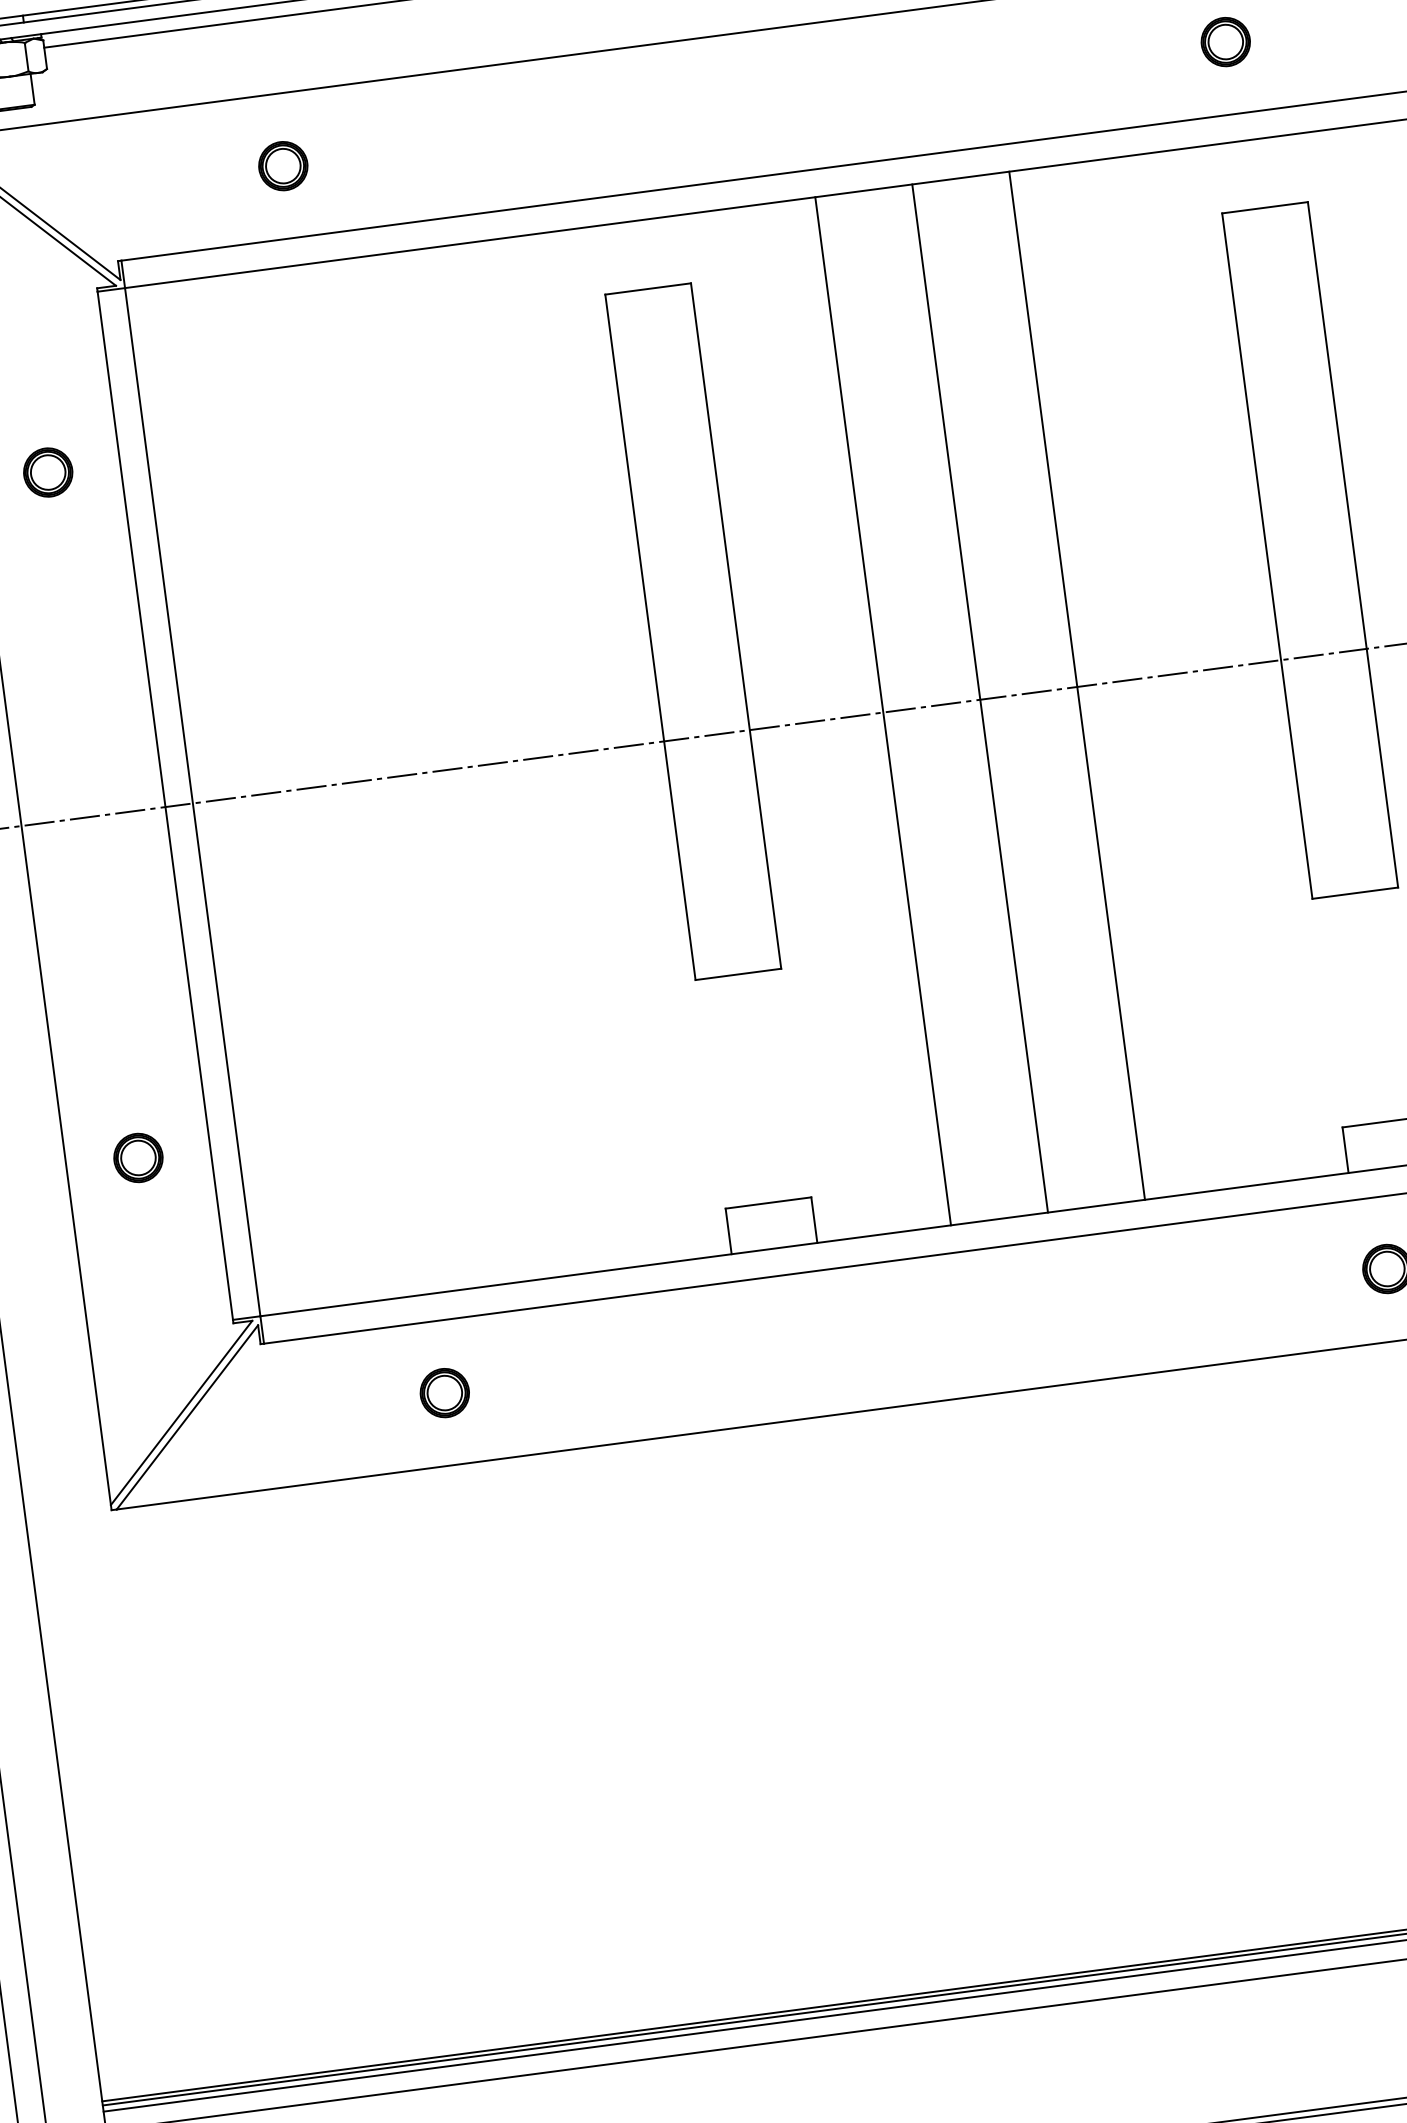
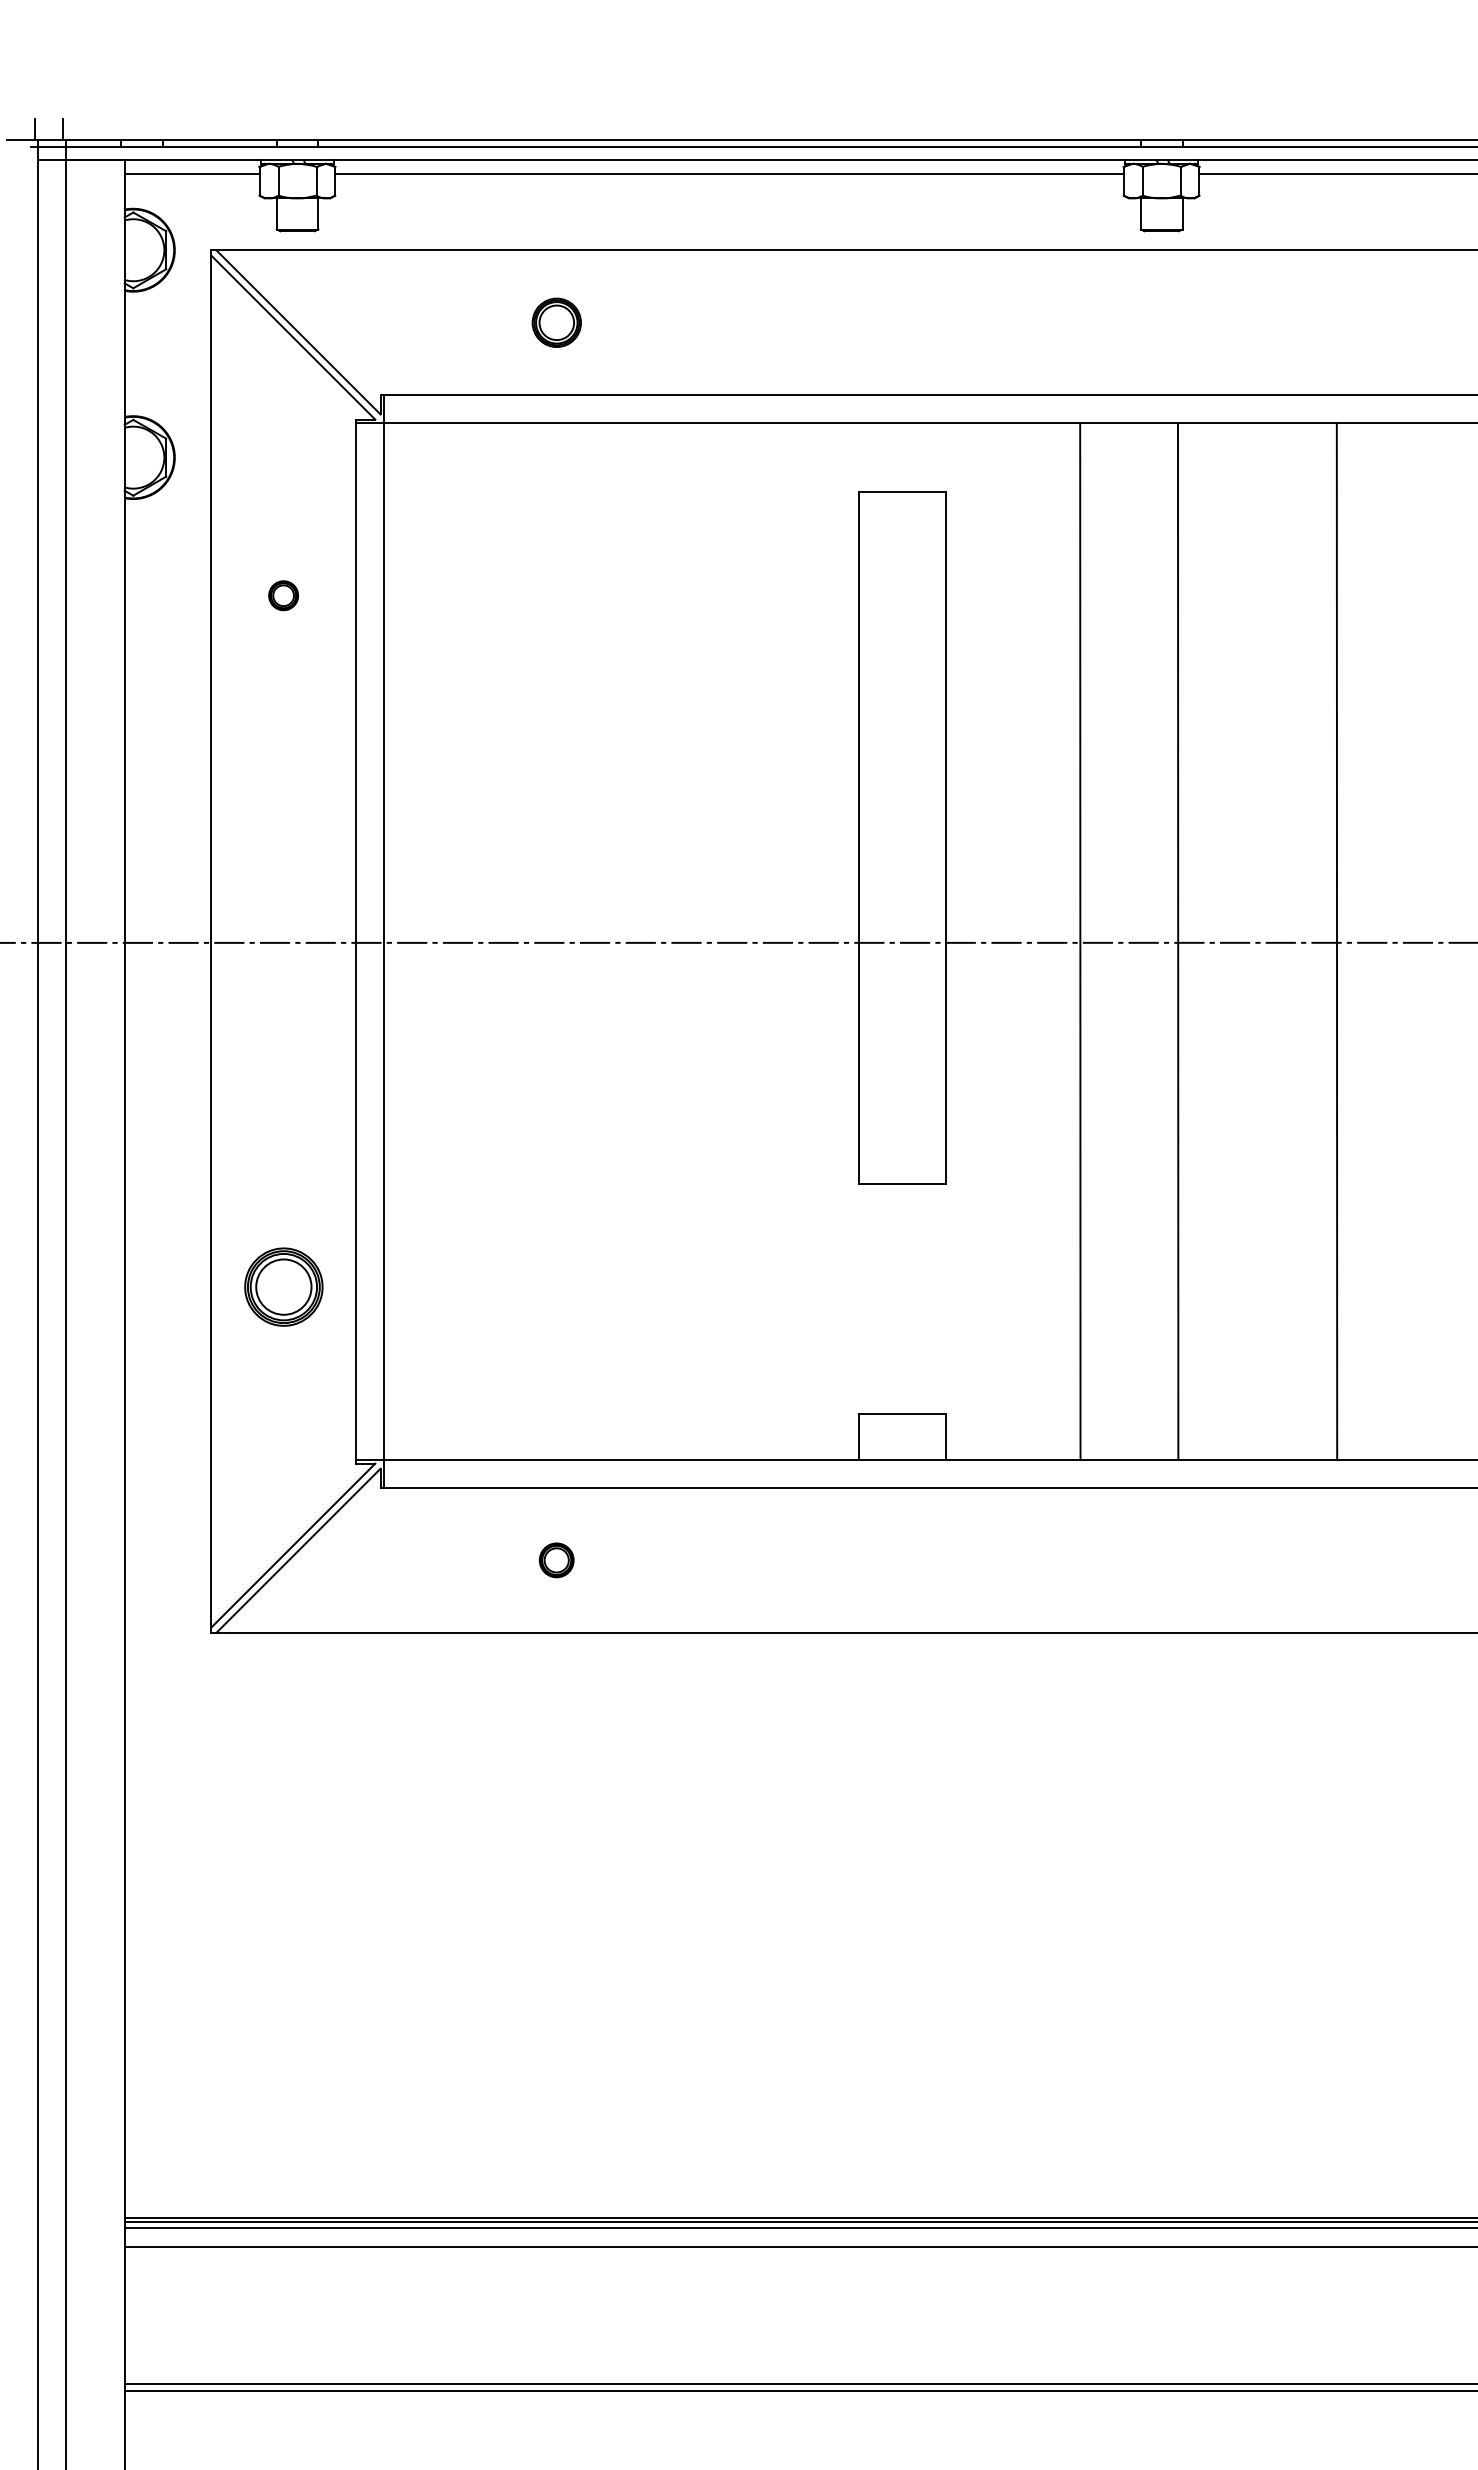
part: (47, 472) -> (283, 595), size x0.6
line: (1076, 685) -> (1336, 941), moved
part: (138, 1158) -> (283, 1287), size x1.6
part: (444, 1393) -> (556, 1560), size x0.7

